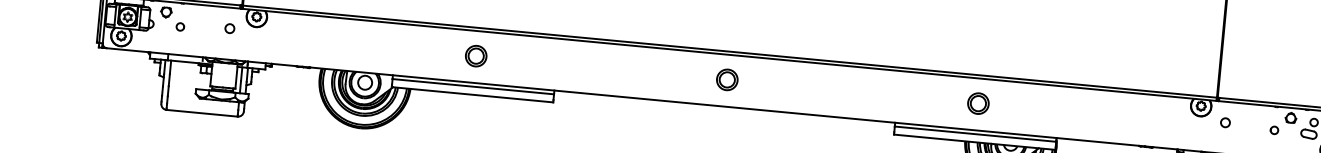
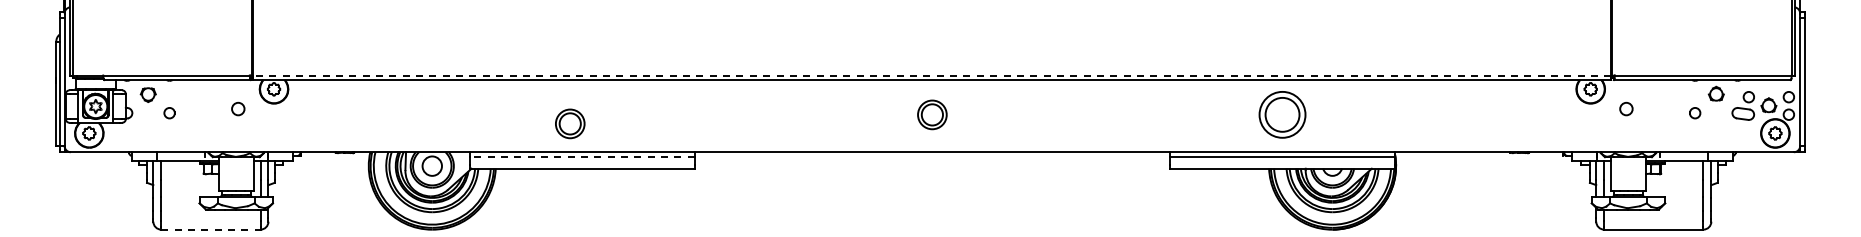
line: (730, 51) -> (932, 75), solid -> dashed
part: (476, 55) -> (570, 123), moved
line: (473, 86) -> (582, 157), solid -> dashed
part: (978, 103) -> (1282, 114), size x1.6
line: (201, 113) -> (210, 229), solid -> dashed

